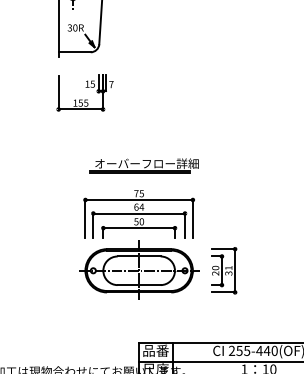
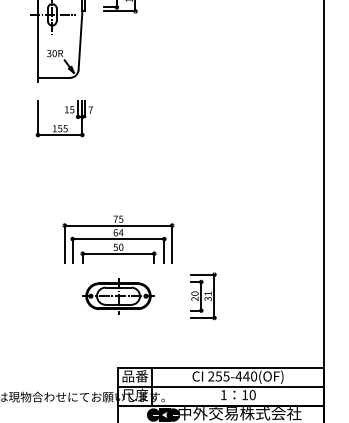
part: (144, 165) -> (123, 191), removed
part: (139, 269) -> (118, 295), size x0.6

